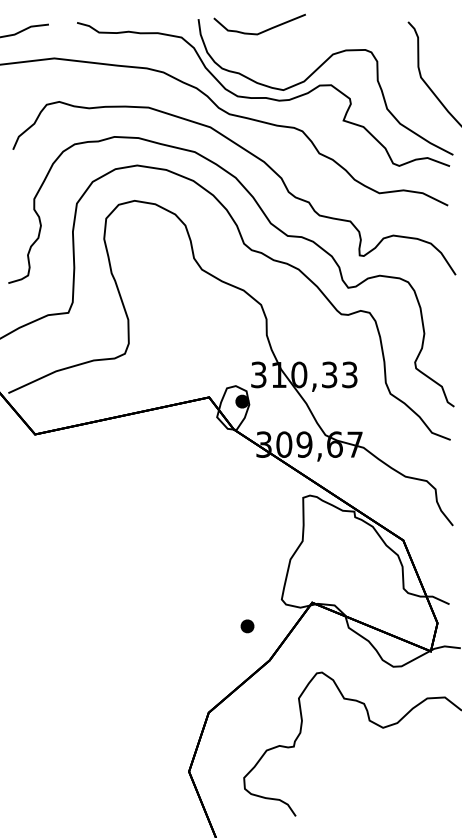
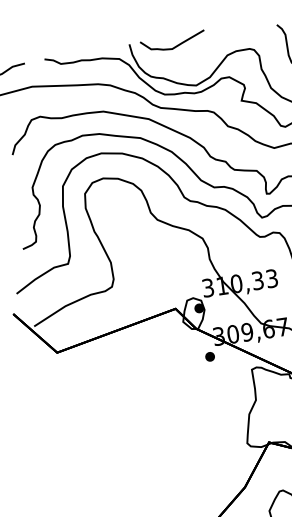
part: (247, 626) -> (210, 356), moved

